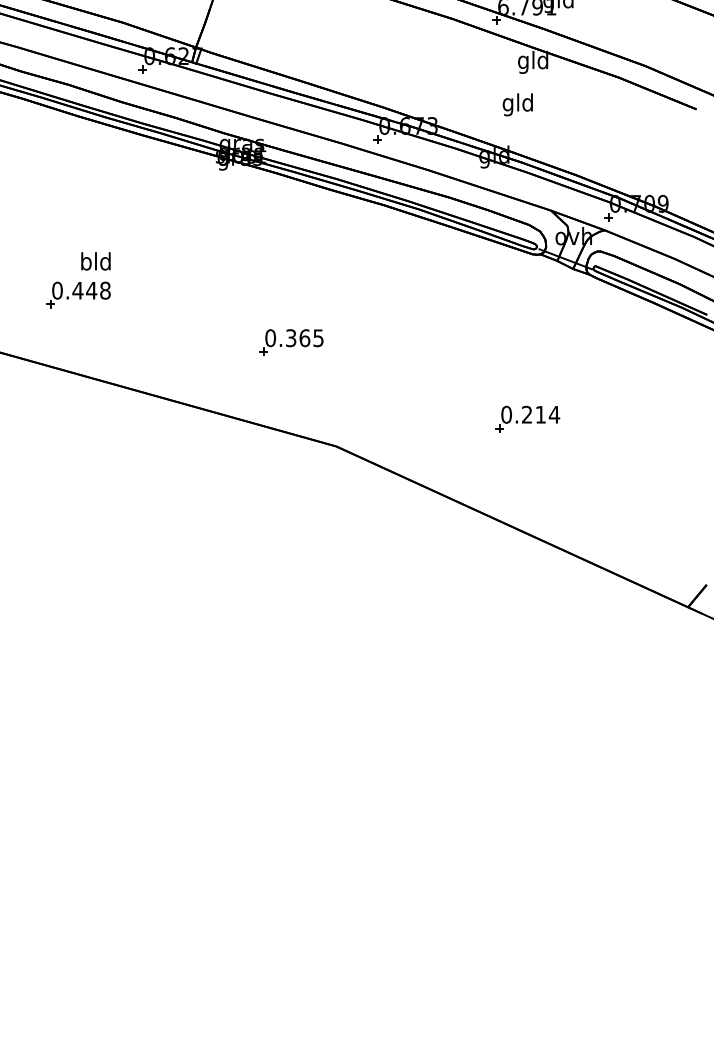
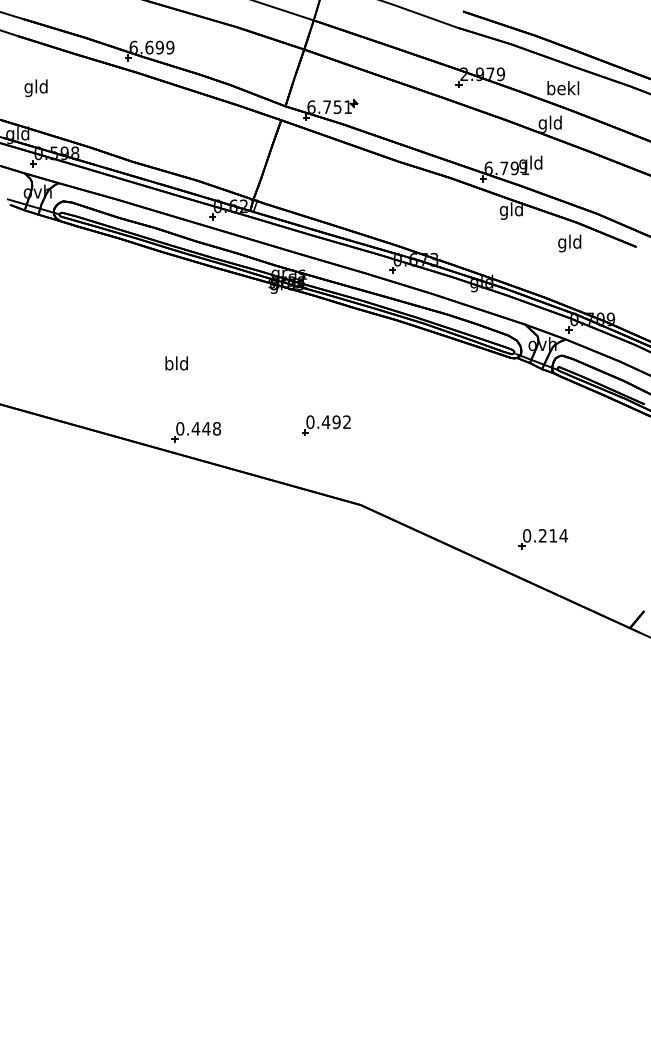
text: (517, 104) -> (569, 243), moved
part: (77, 295) -> (195, 432), moved
text: (303, 338) -> (335, 422), 0.365 -> 0.492
part: (528, 419) -> (543, 539), moved

